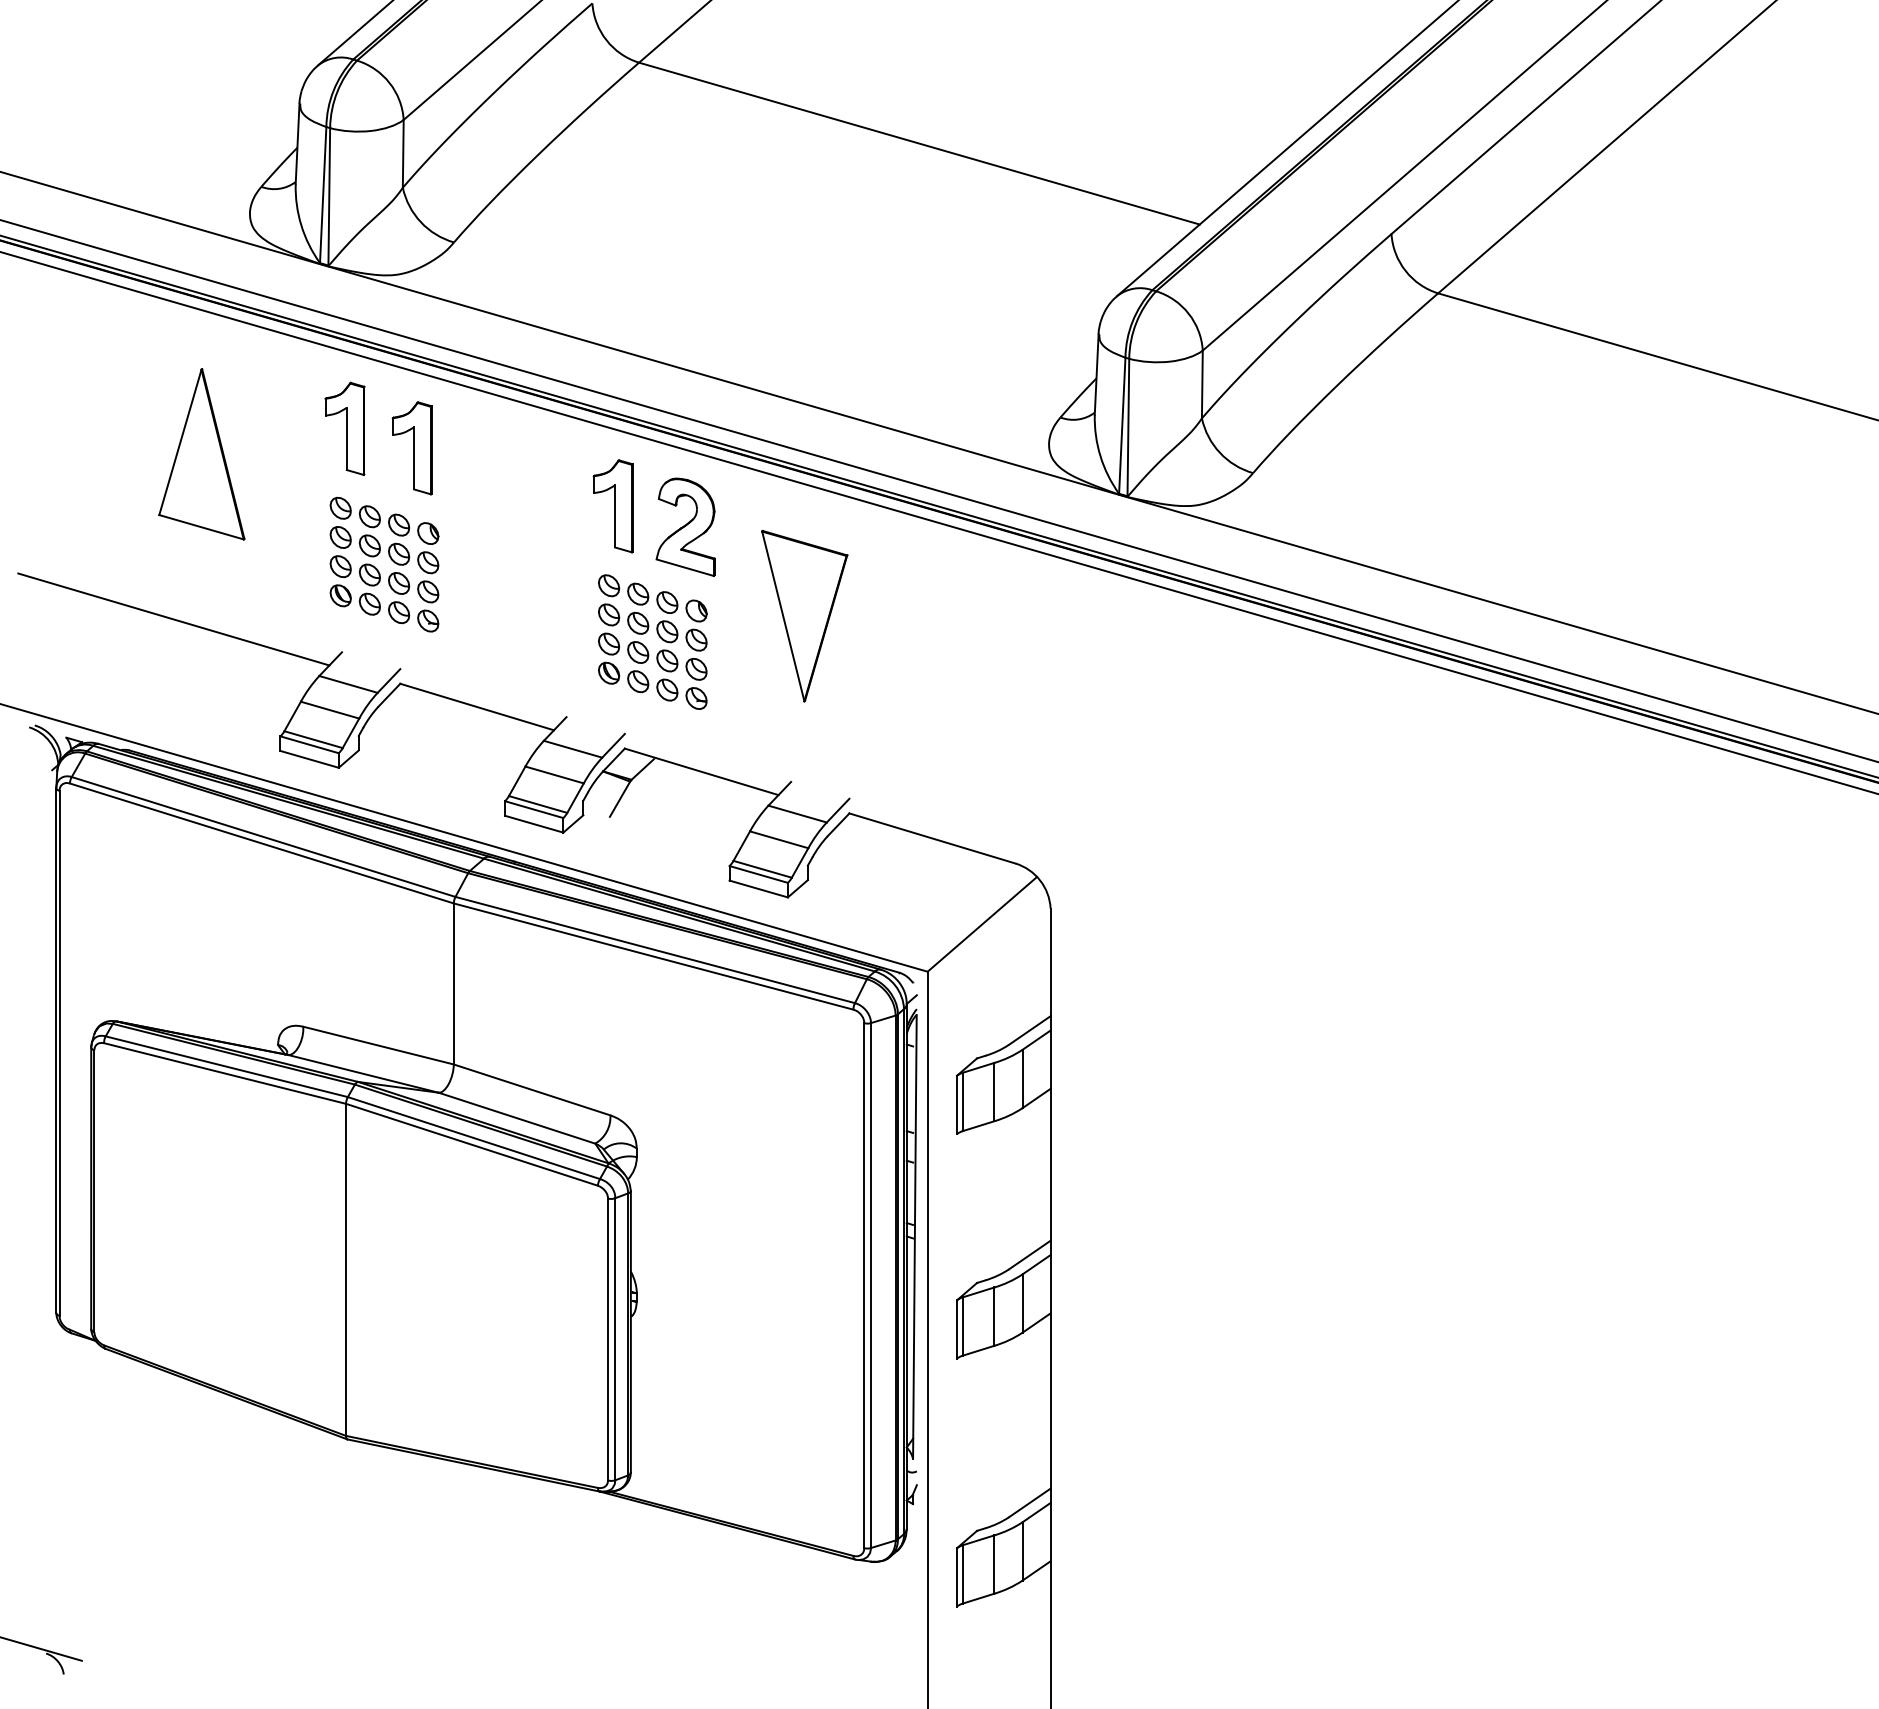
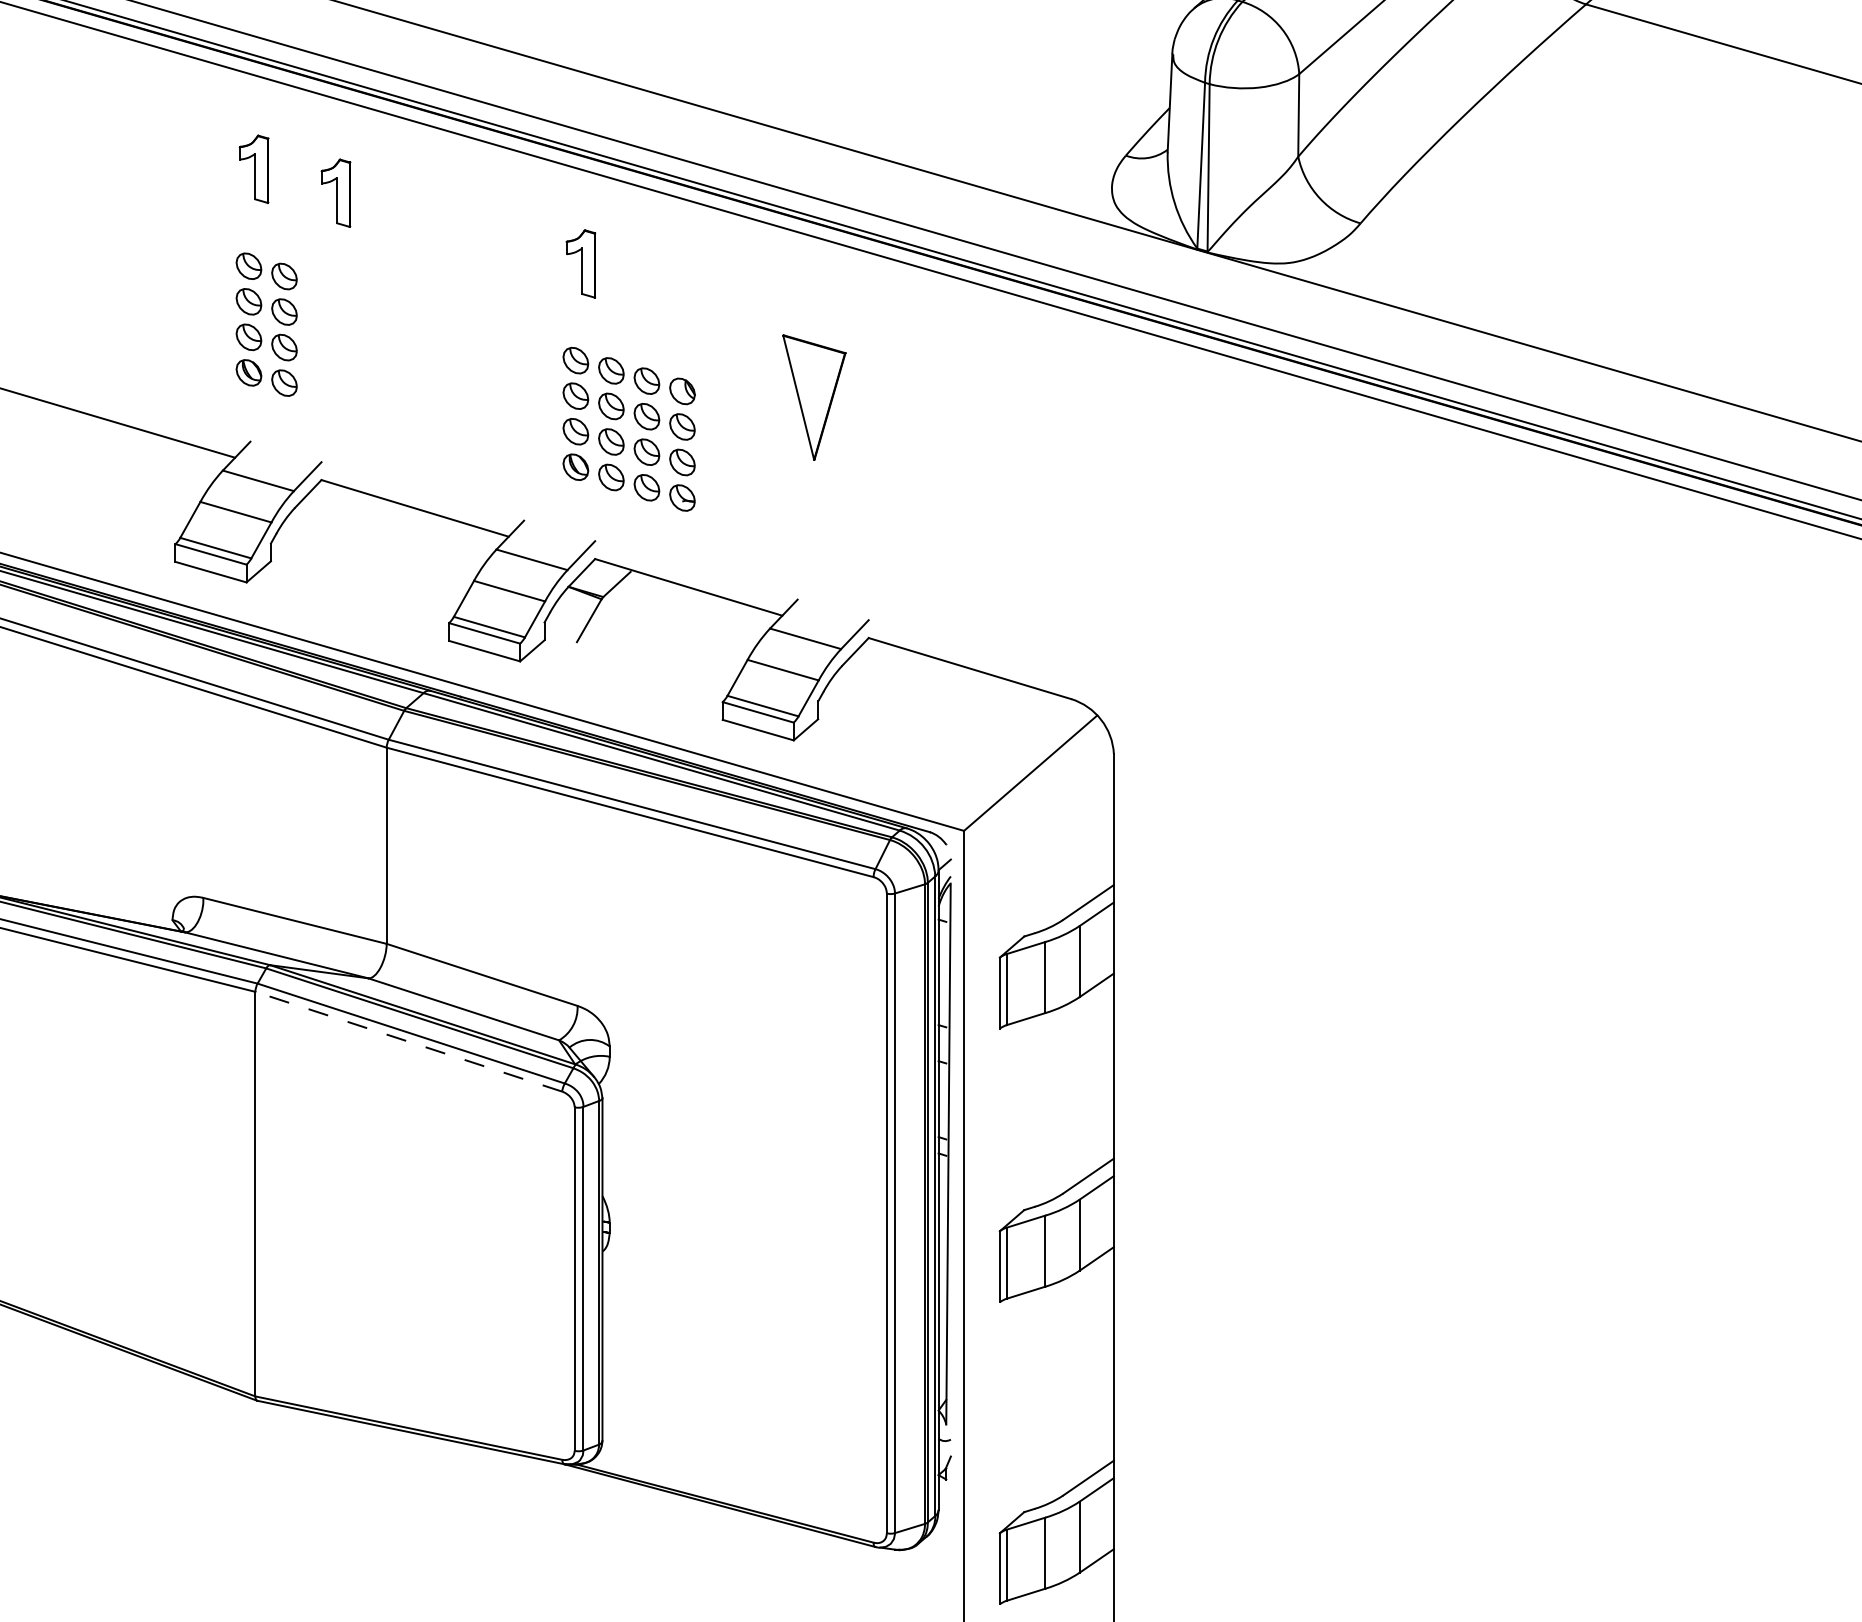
part: (344, 428) -> (253, 169), size x0.6
part: (411, 448) -> (335, 193), size x0.6
part: (201, 454) -> (79, 200), removed
part: (612, 506) -> (580, 264), size x0.6
part: (685, 526) -> (669, 288), removed
part: (419, 567) -> (344, 338), removed
part: (804, 615) -> (813, 396), size x0.6
line: (471, 1144) -> (408, 1041), solid -> dashed

